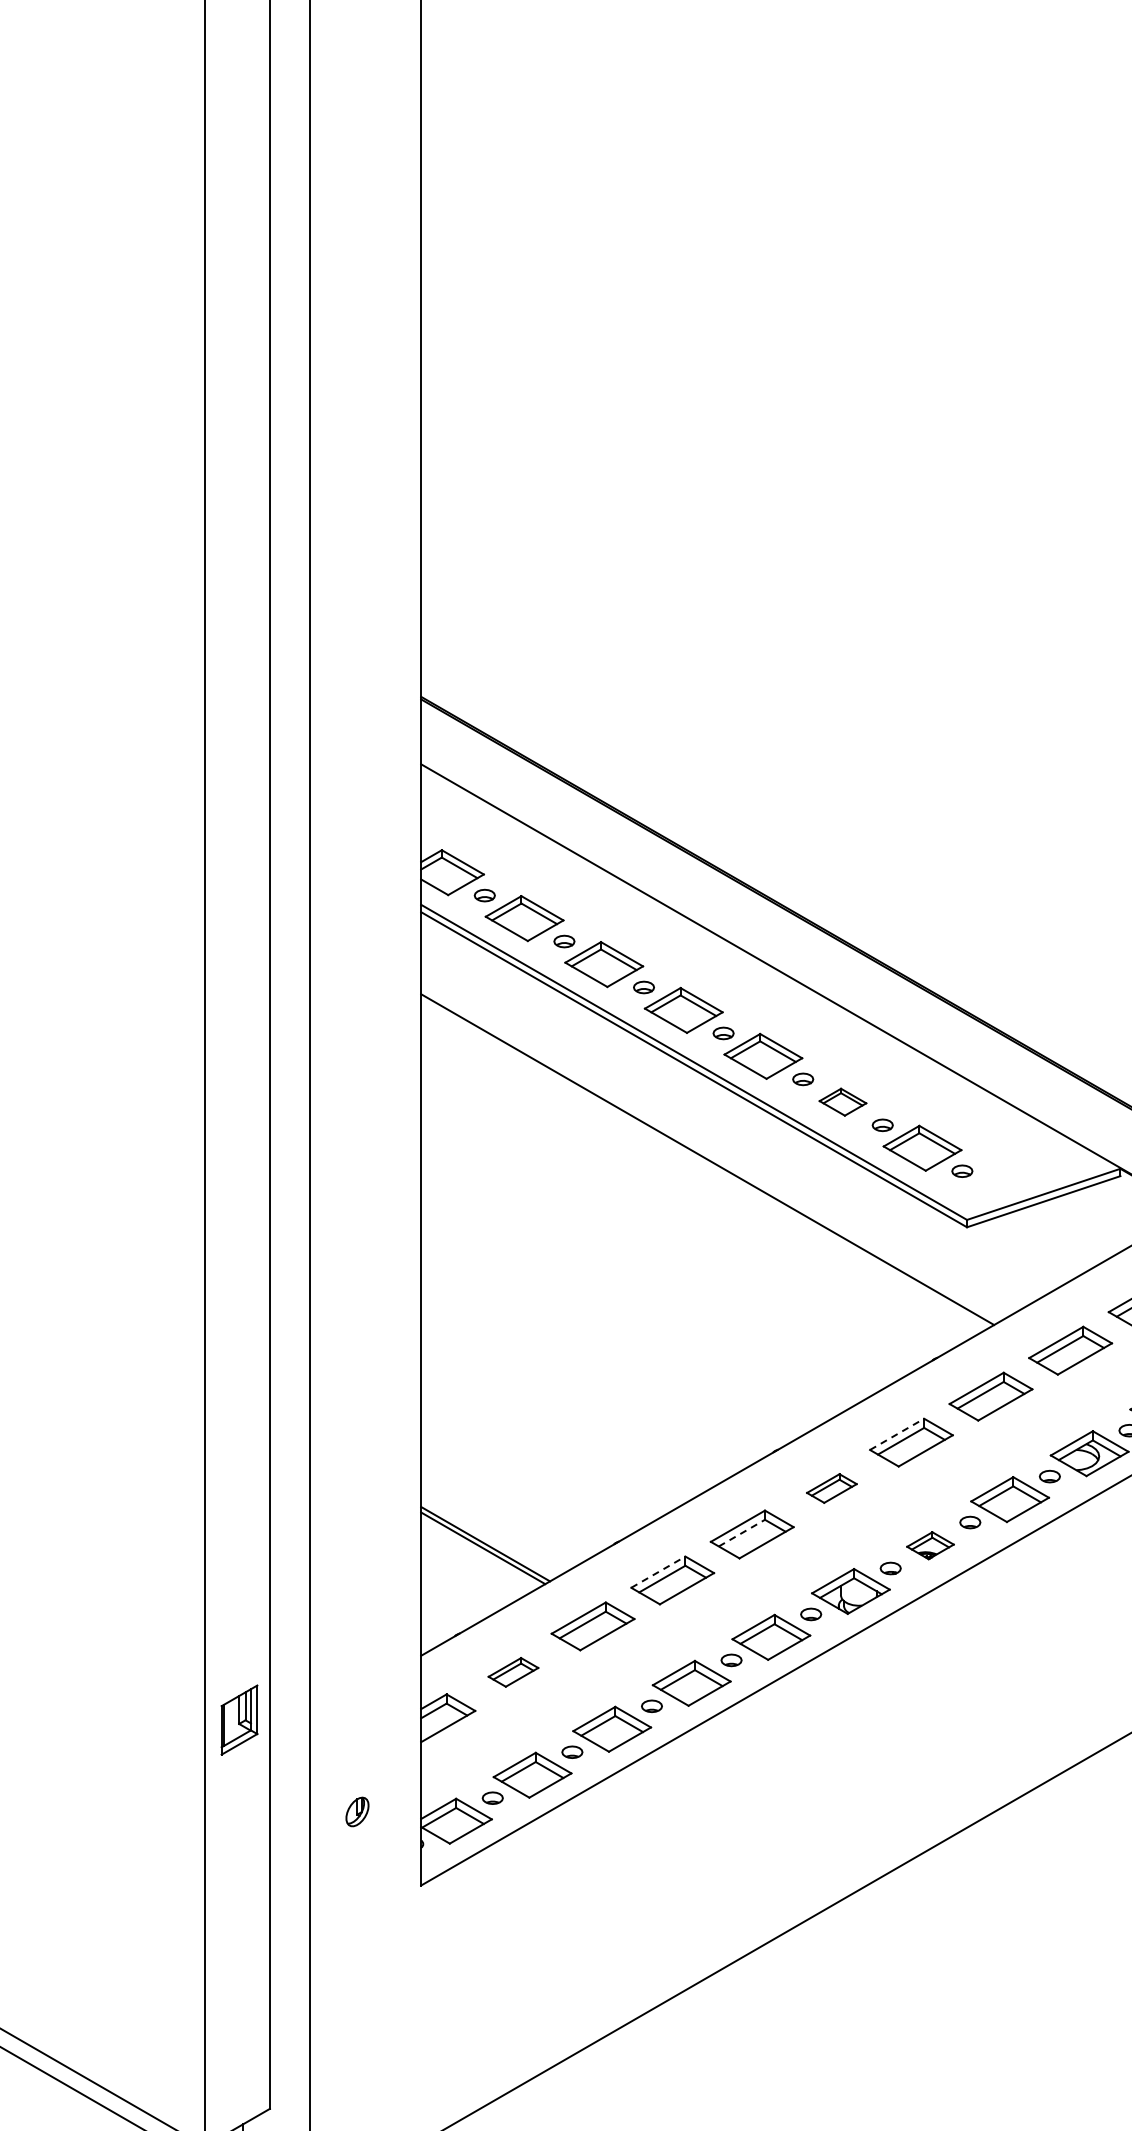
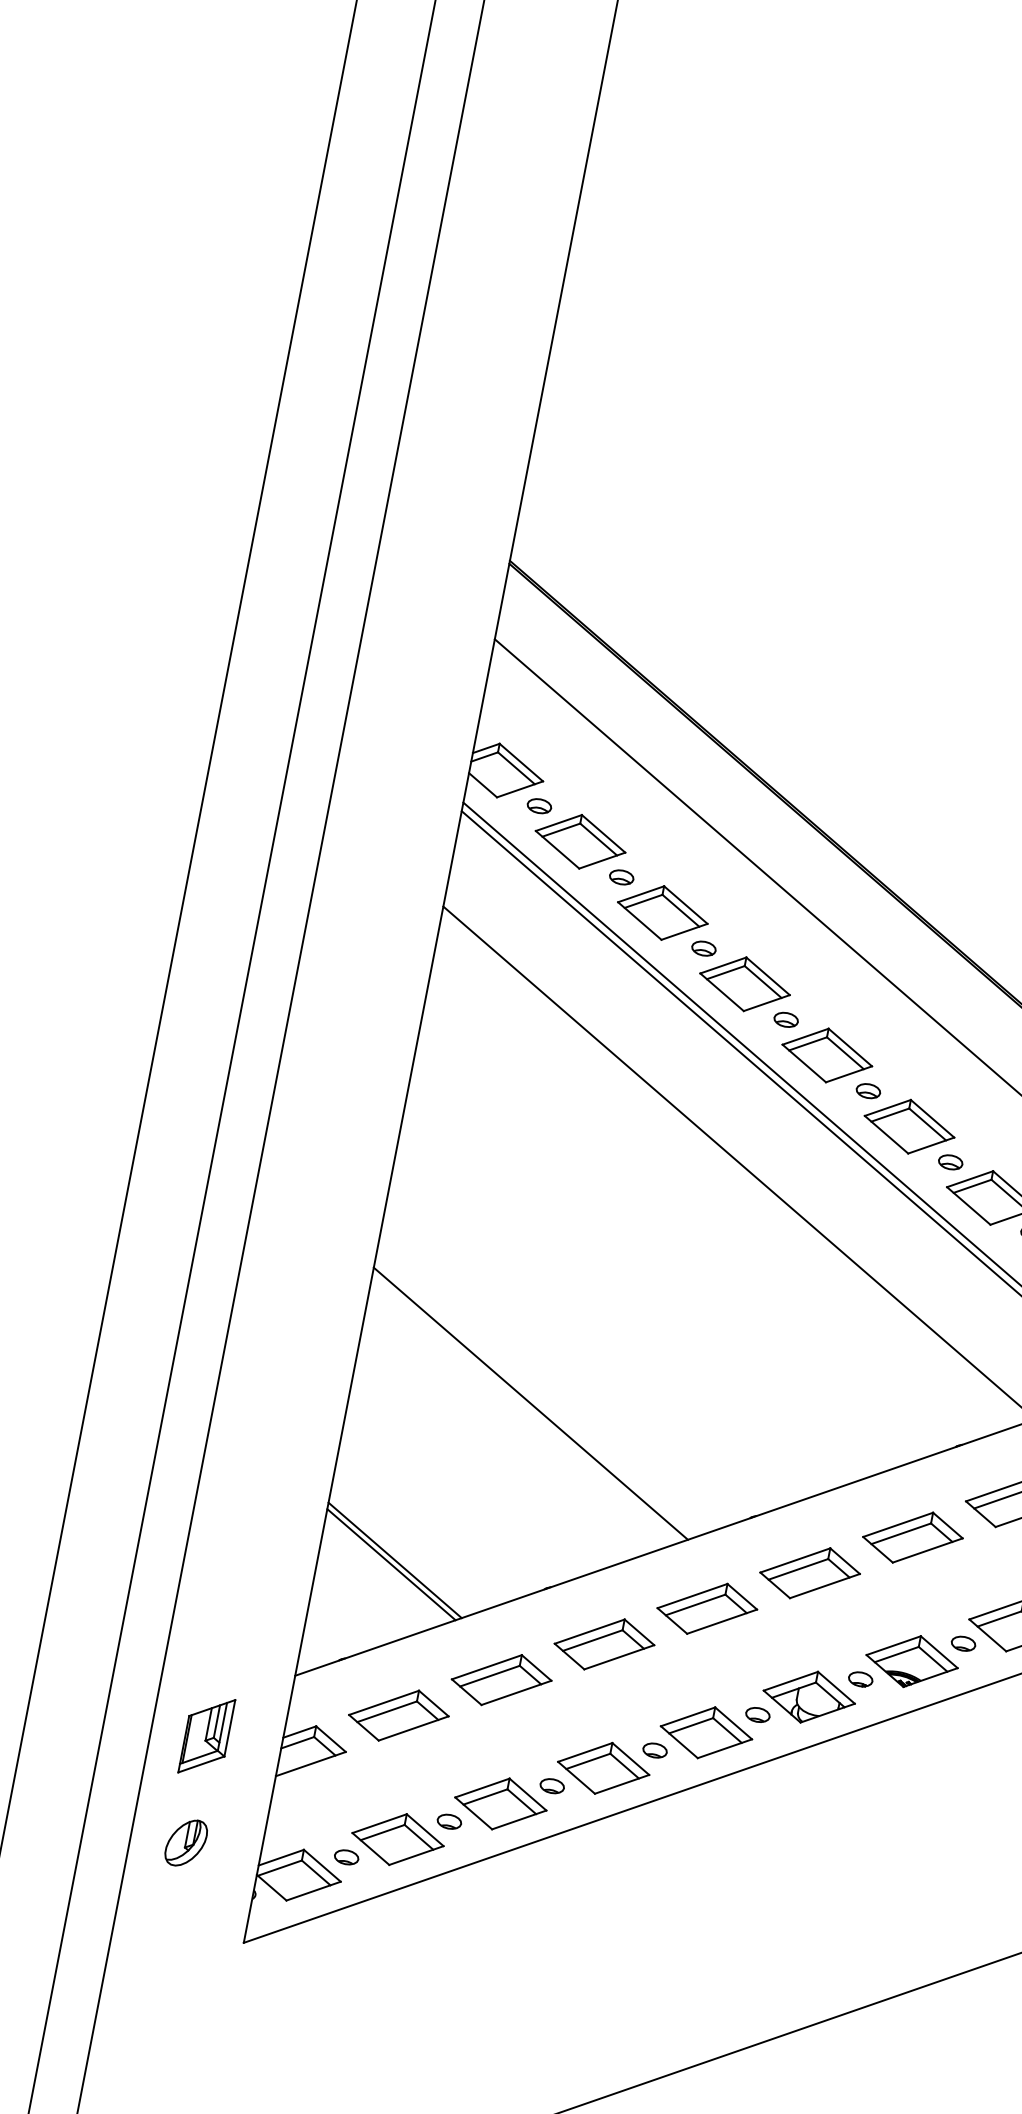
part: (842, 1101) -> (909, 1125), size x1.67
line: (573, 1392) -> (531, 1403), added
line: (897, 1434) -> (898, 1525), dashed -> solid
part: (831, 1488) -> (809, 1573), size x1.67
line: (741, 1533) -> (695, 1605), dashed -> solid
part: (930, 1545) -> (912, 1661), size x1.67
line: (658, 1571) -> (590, 1630), dashed -> solid
part: (513, 1672) -> (398, 1715), size x1.67
part: (239, 1719) -> (206, 1735), moved
part: (357, 1811) -> (186, 1842), size x1.43

